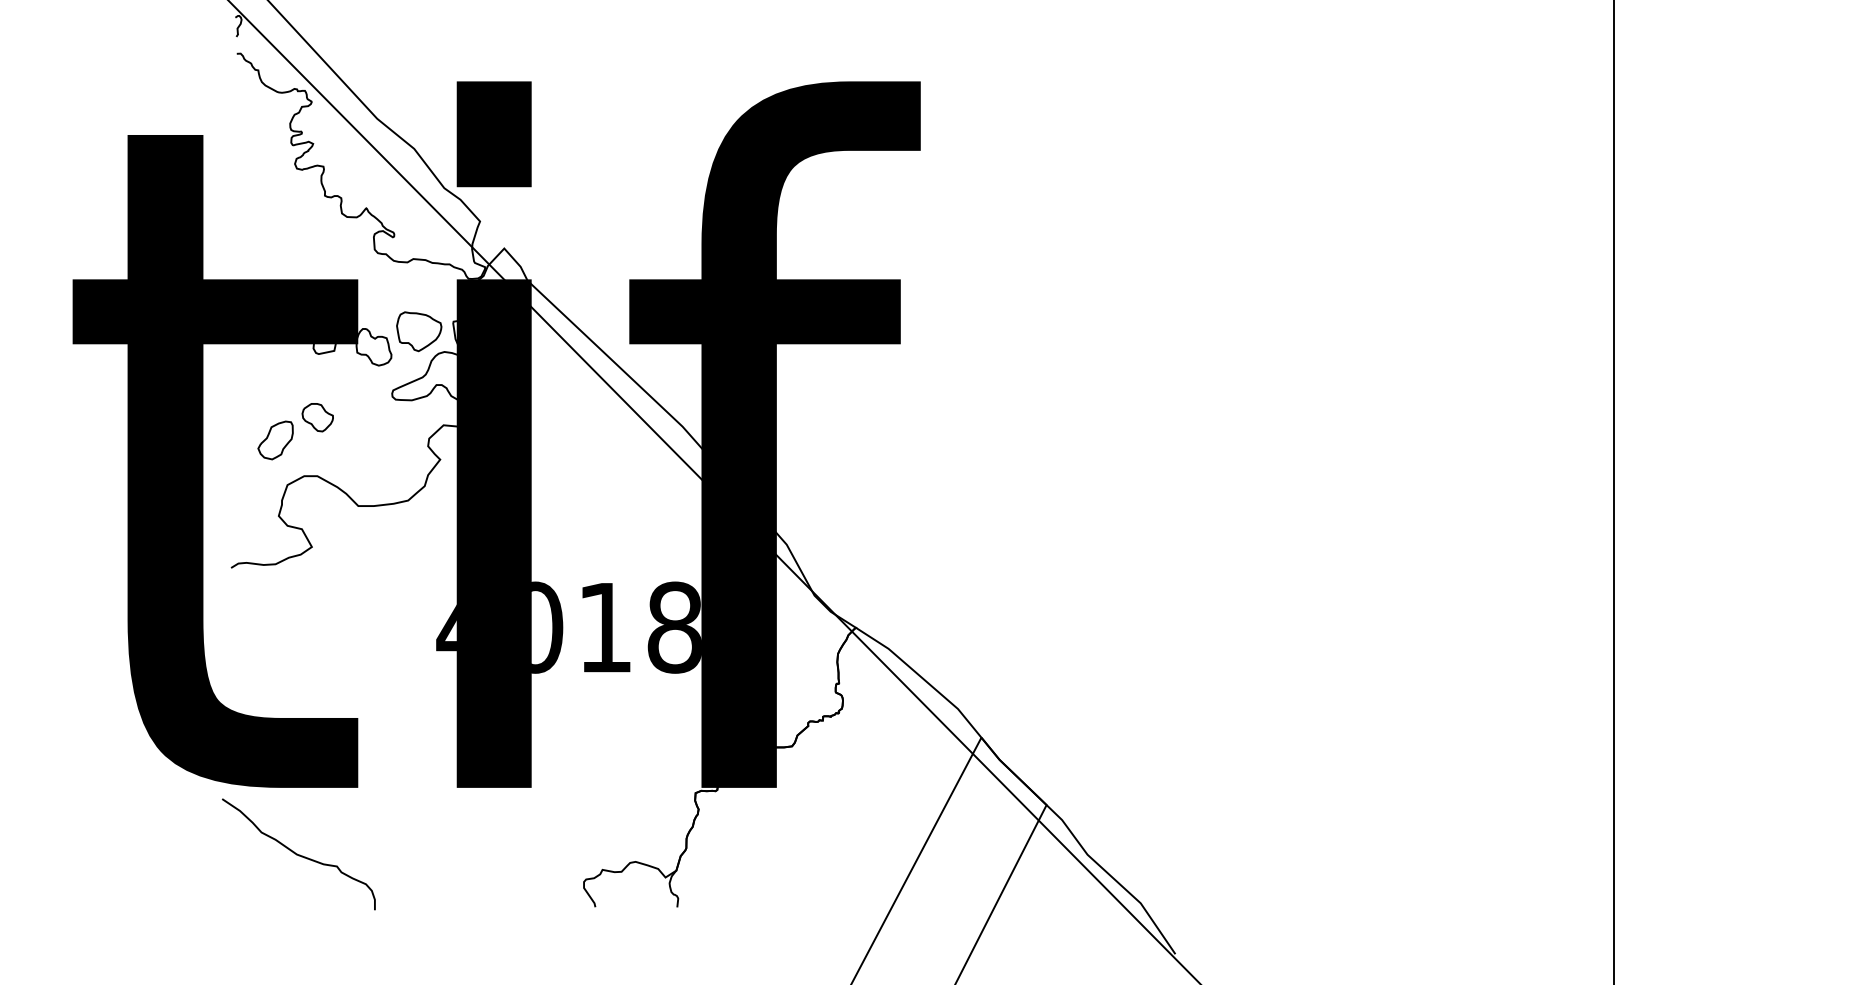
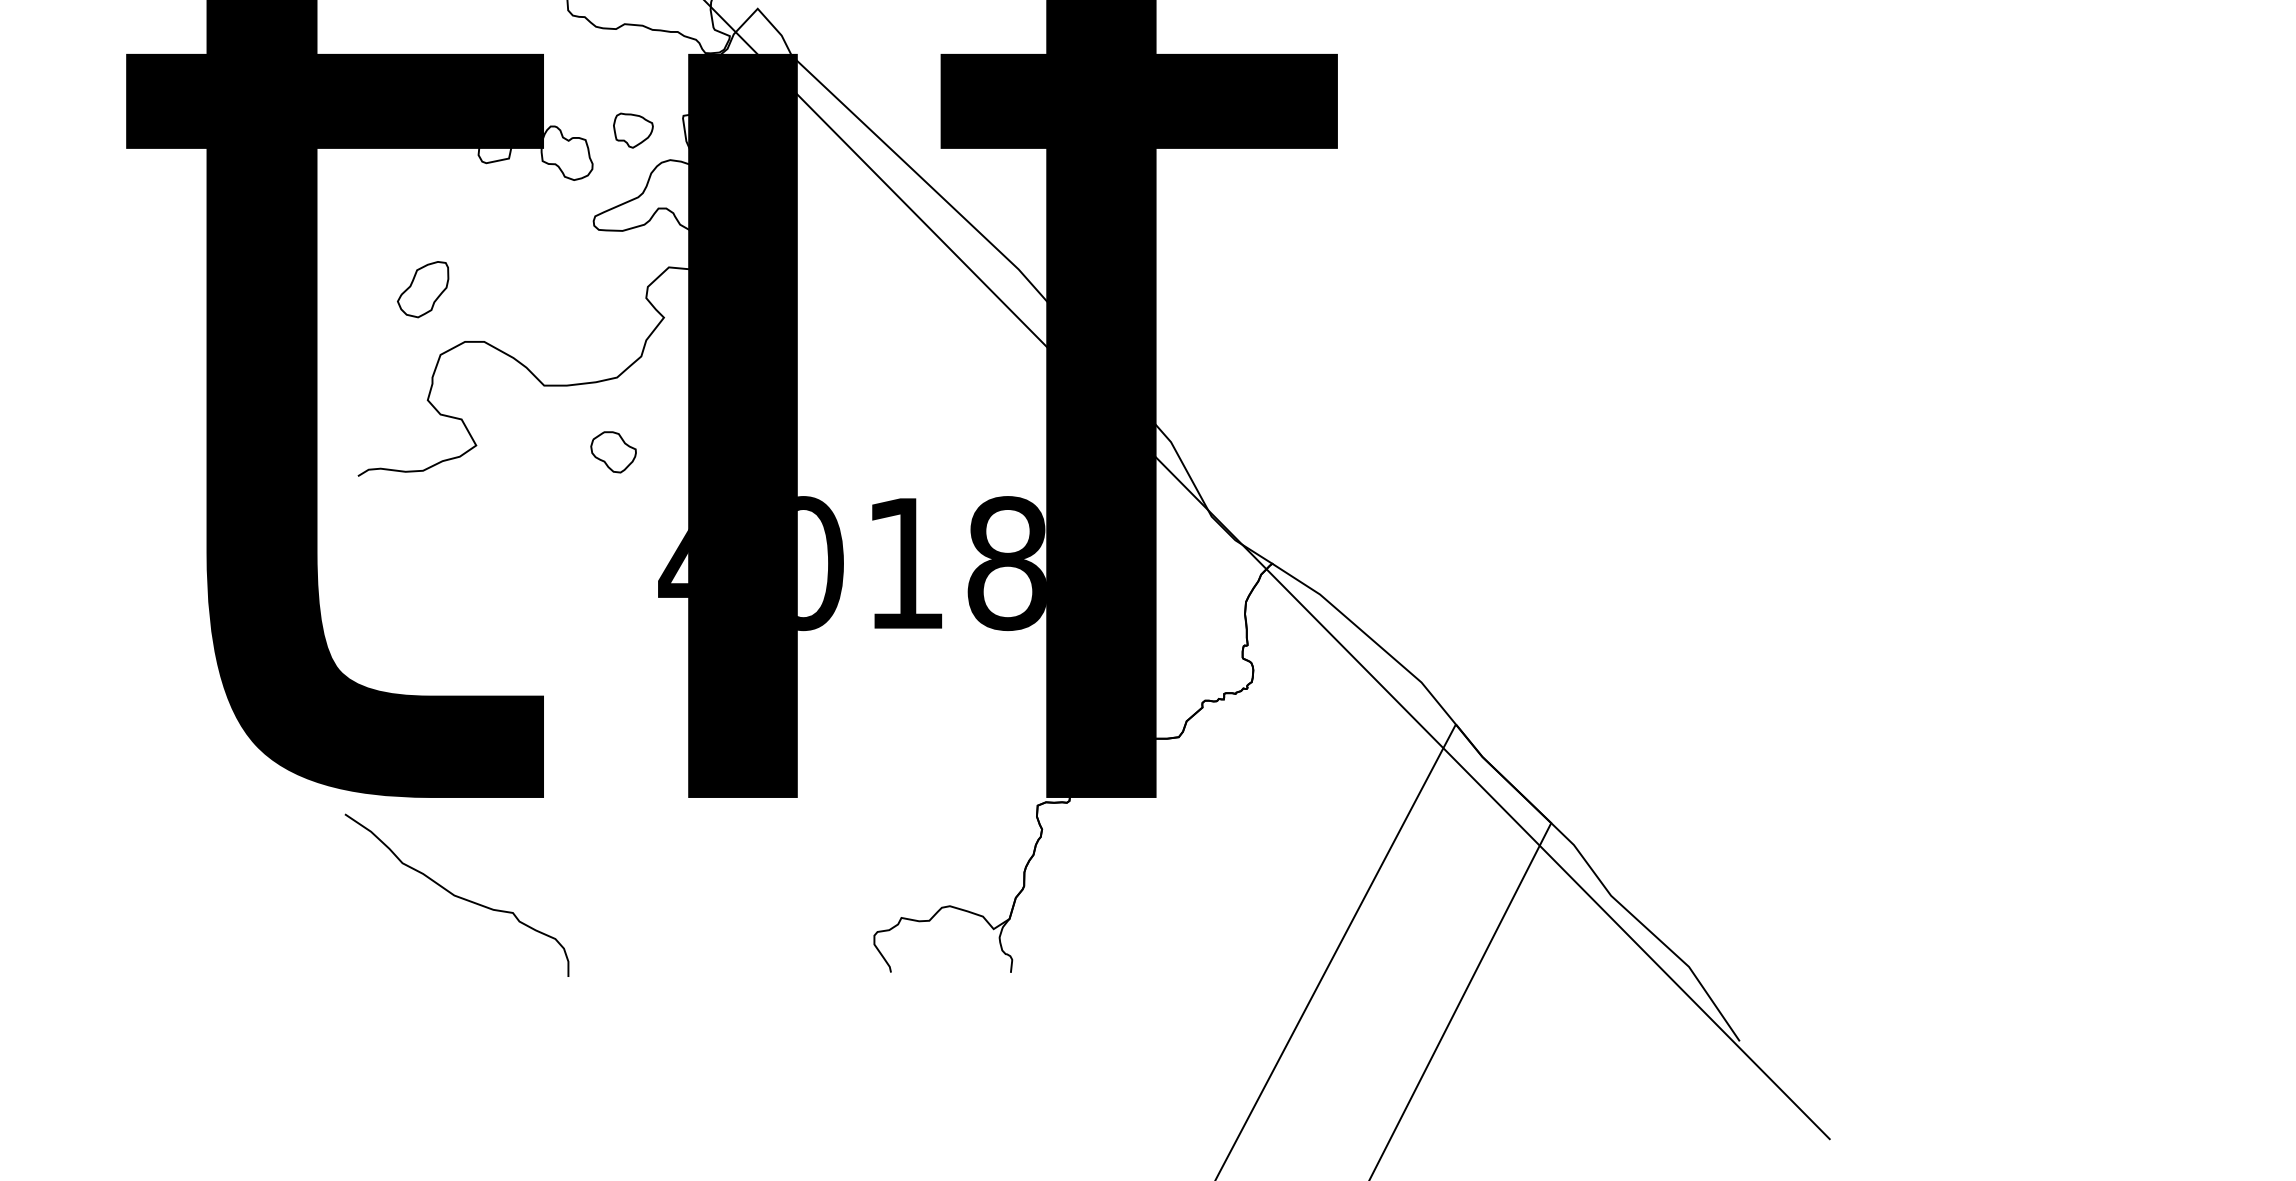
part: (419, 331) -> (633, 130), size x0.6
part: (317, 417) -> (613, 452), moved

